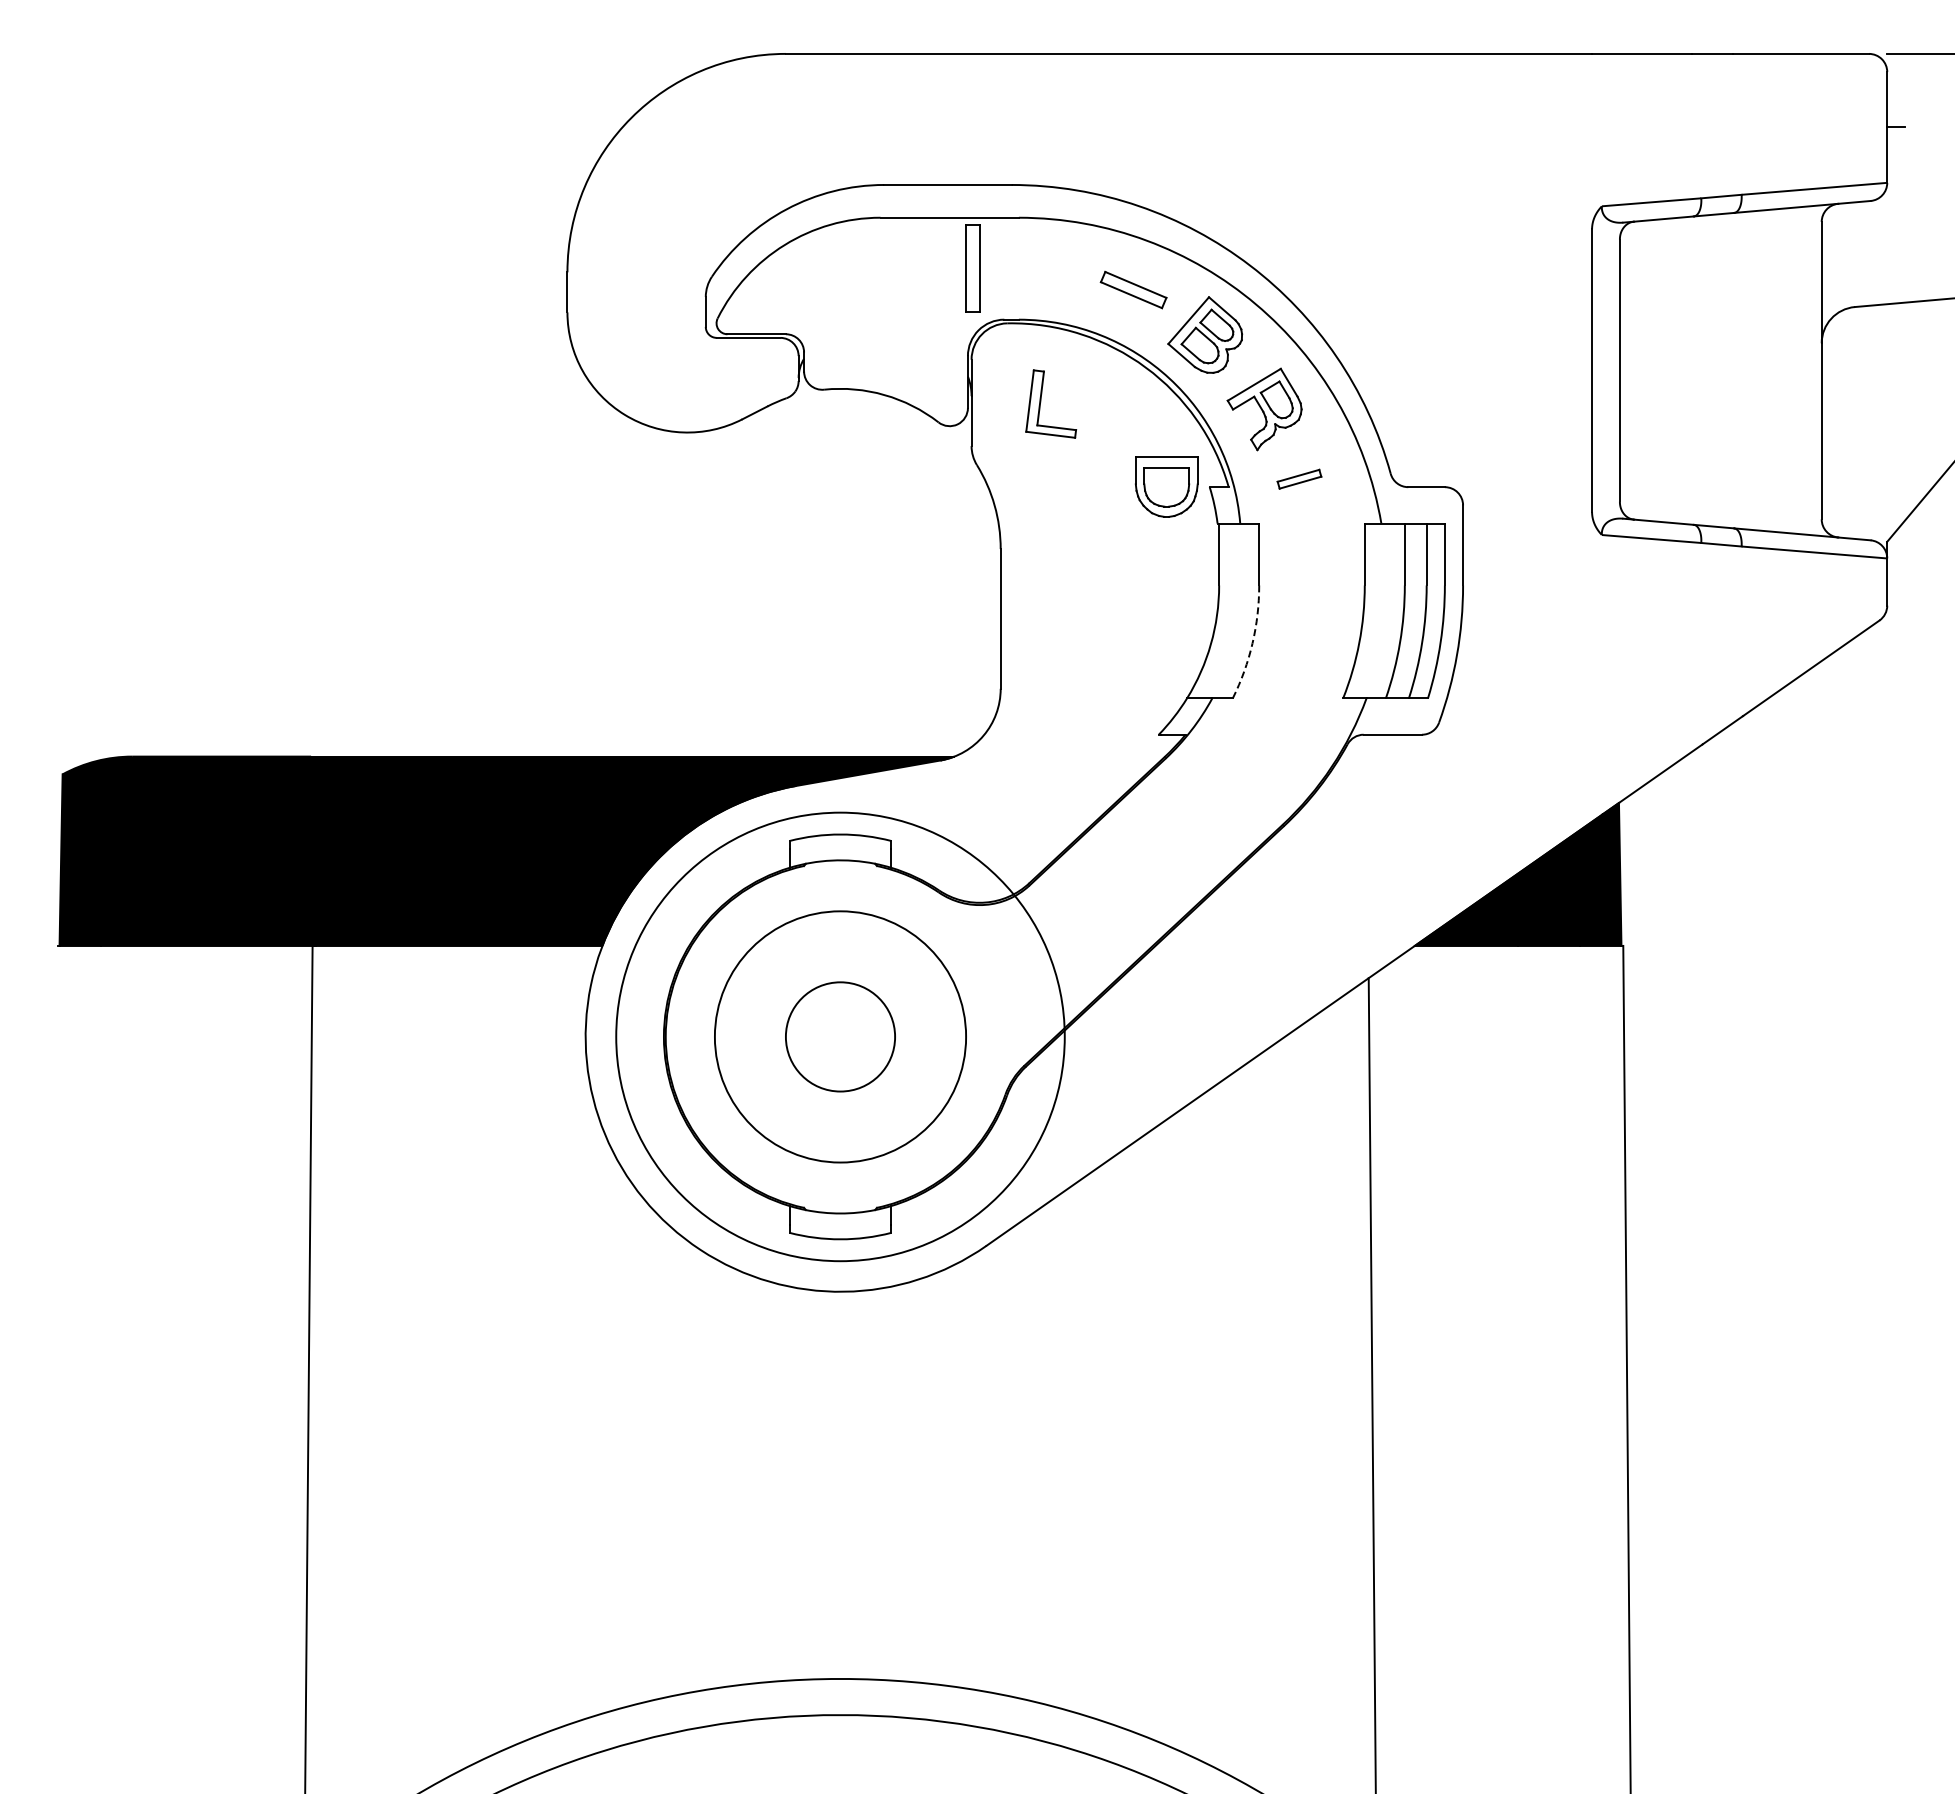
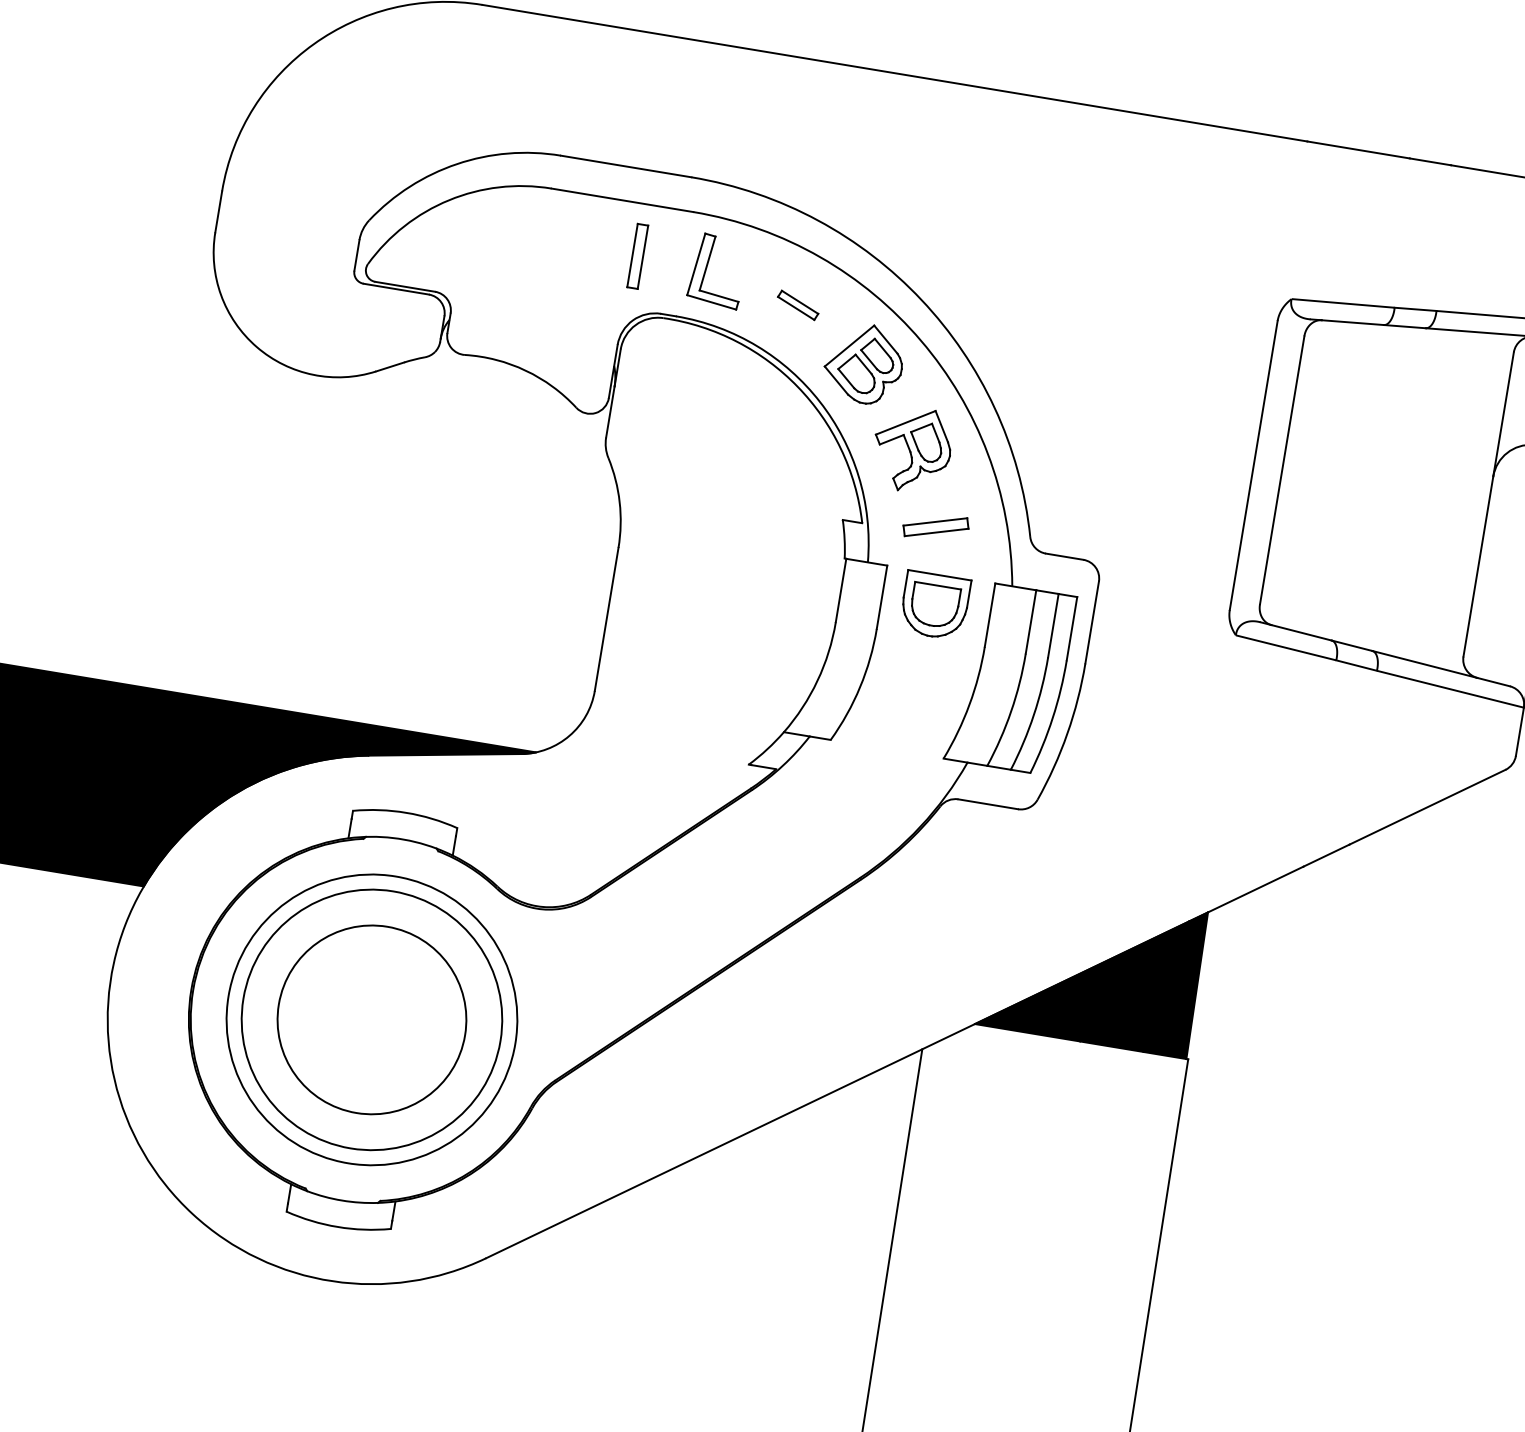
part: (972, 268) -> (637, 256), size x0.71
part: (1132, 289) -> (797, 304), size x0.62
part: (1041, 402) -> (707, 267), moved
part: (1299, 478) -> (936, 526), size x1.43
part: (1166, 486) -> (934, 604), moved
arc: (1252, 643) -> (860, 687), dashed -> solid
circle: (840, 1036) -> (372, 1019), size x0.62
circle: (840, 1036) -> (372, 1019), size x1.67

